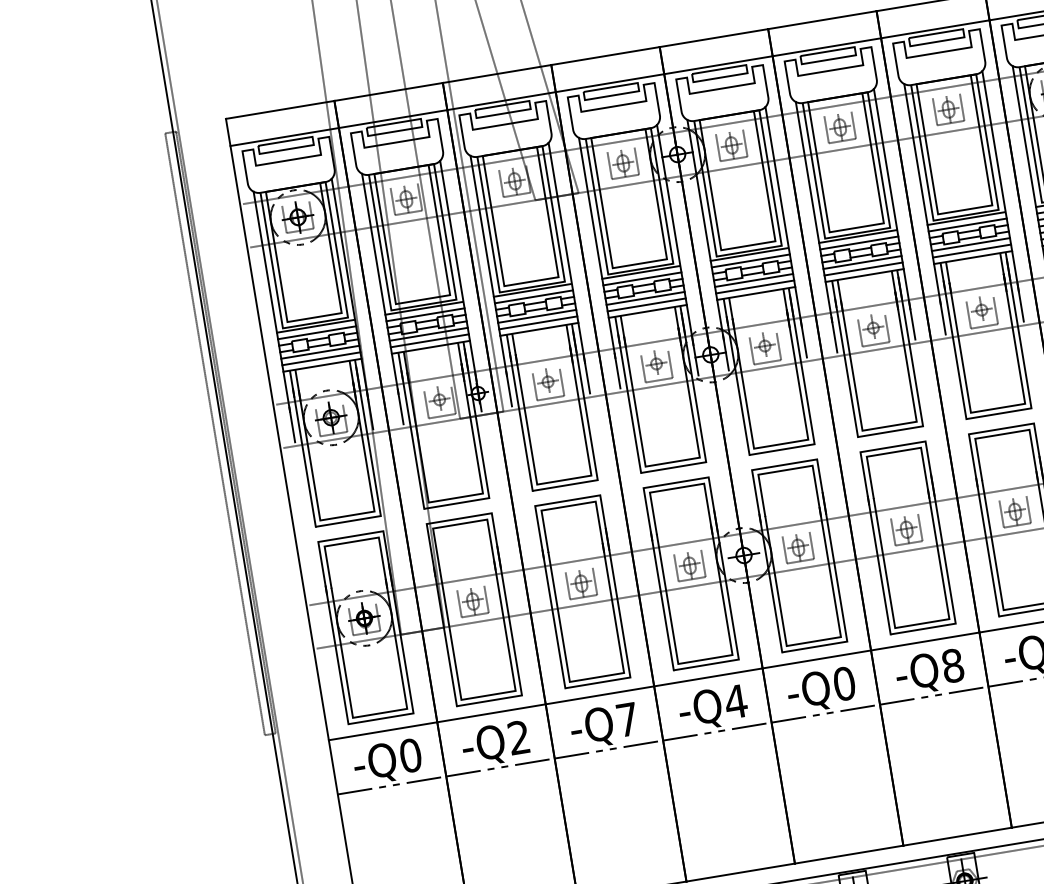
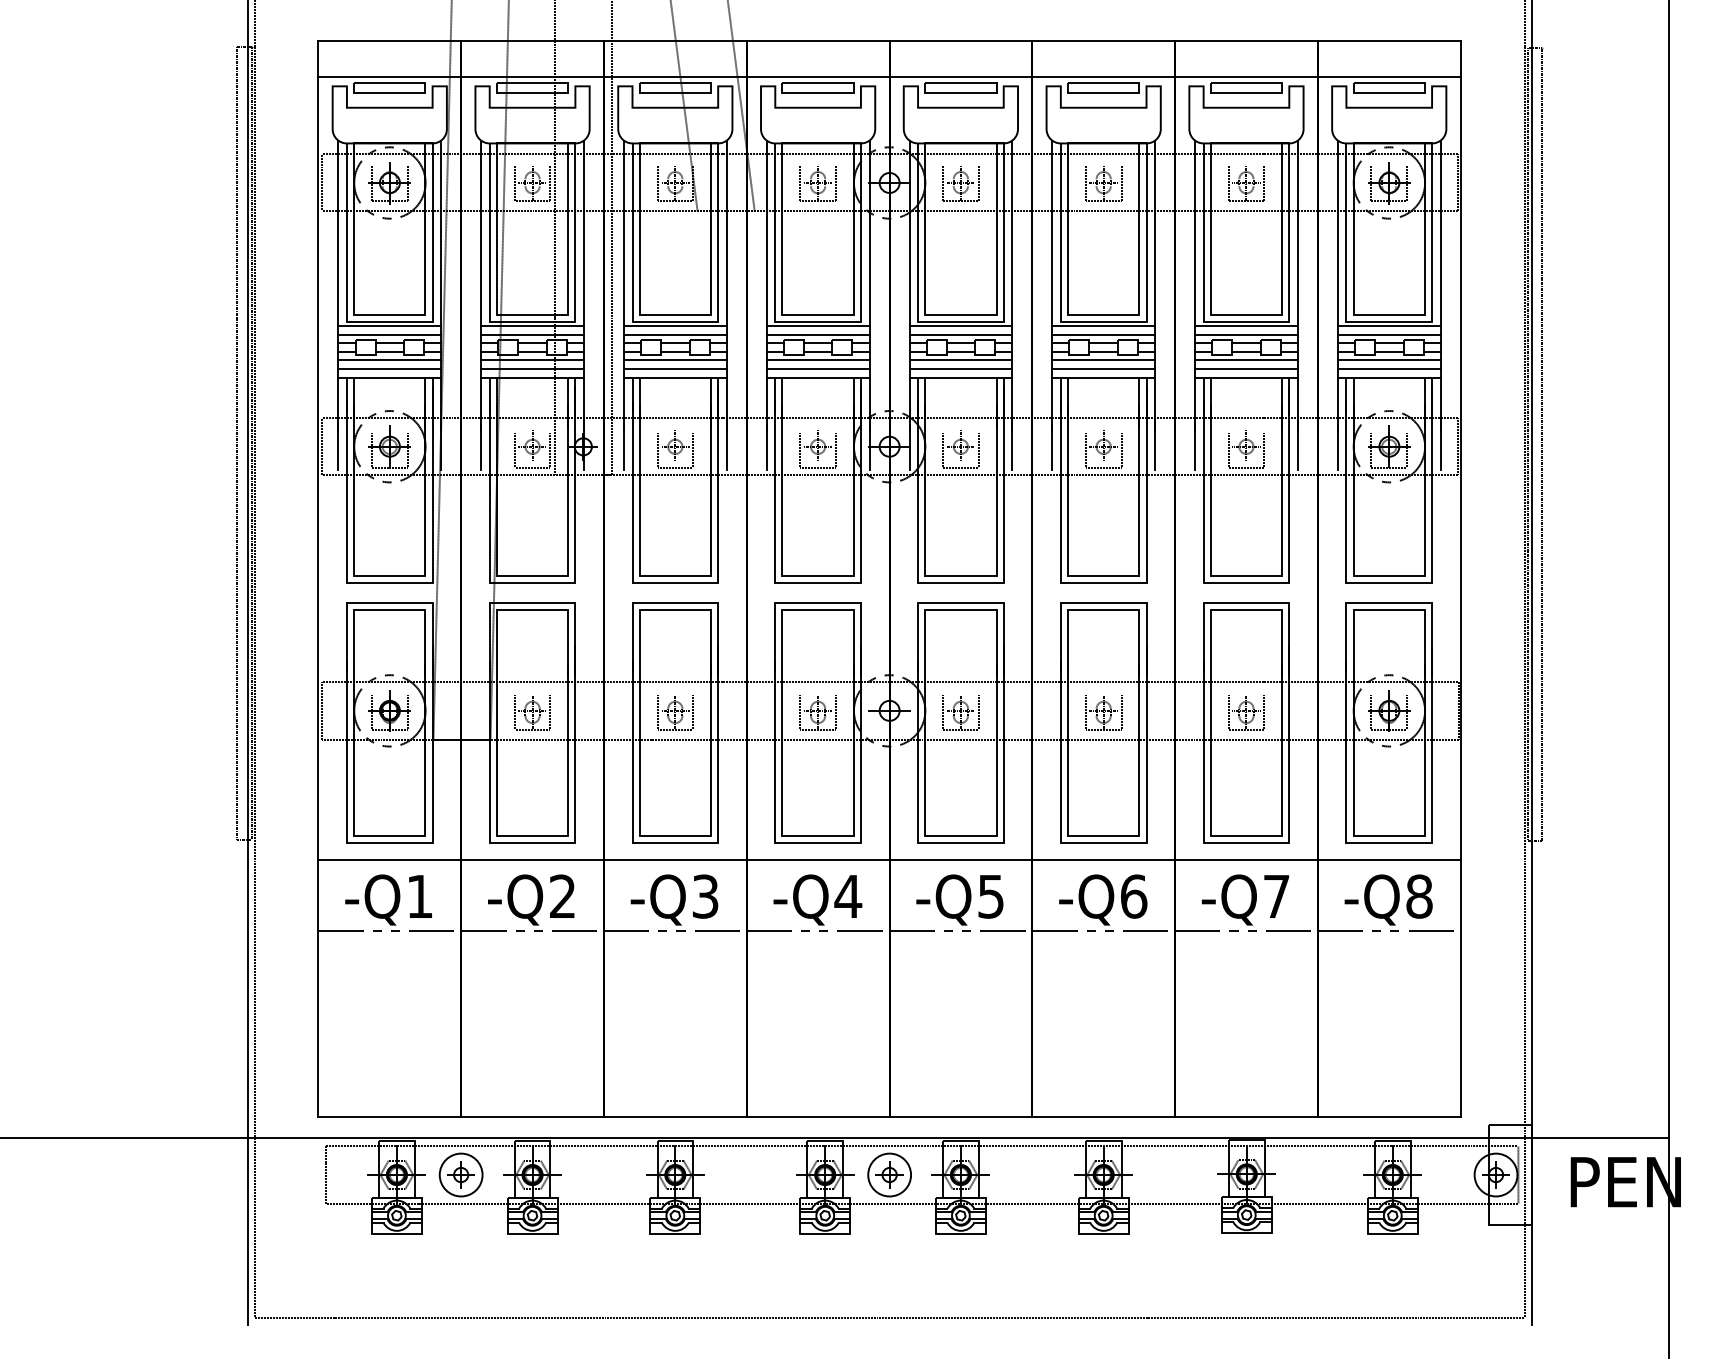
line: (246, 225) -> (322, 182), added
line: (280, 426) -> (322, 446), added
line: (313, 626) -> (322, 710), added
text: (952, 665) -> (1133, 896), -Q8 -> -Q6
text: (844, 683) -> (991, 896), -Q0 -> -Q5
text: (627, 719) -> (705, 896), -Q7 -> -Q3
text: (410, 755) -> (419, 896), -Q0 -> -Q1

